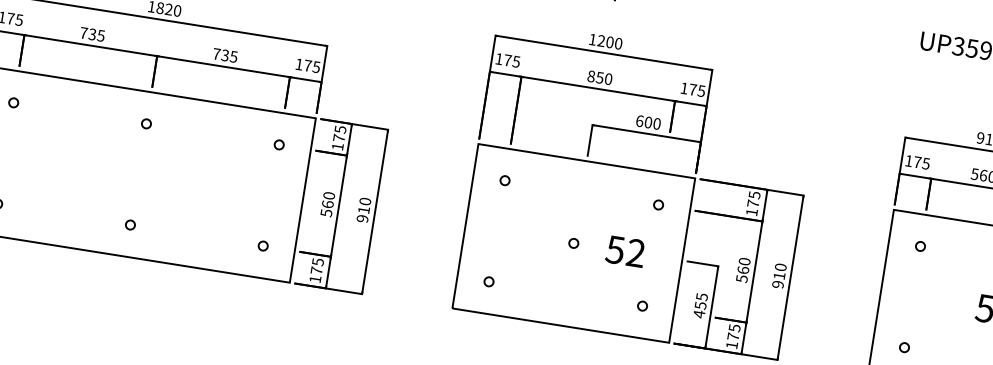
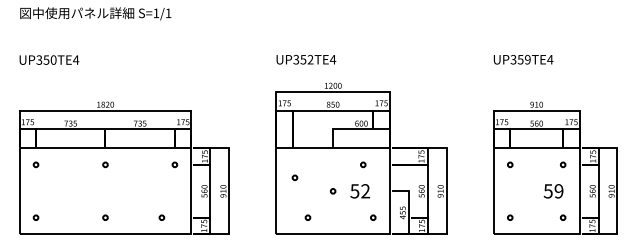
circle: (504, 179) -> (294, 177), moved
circle: (659, 204) -> (363, 164), moved
circle: (262, 245) -> (161, 217), moved
circle: (488, 281) -> (307, 217), moved

